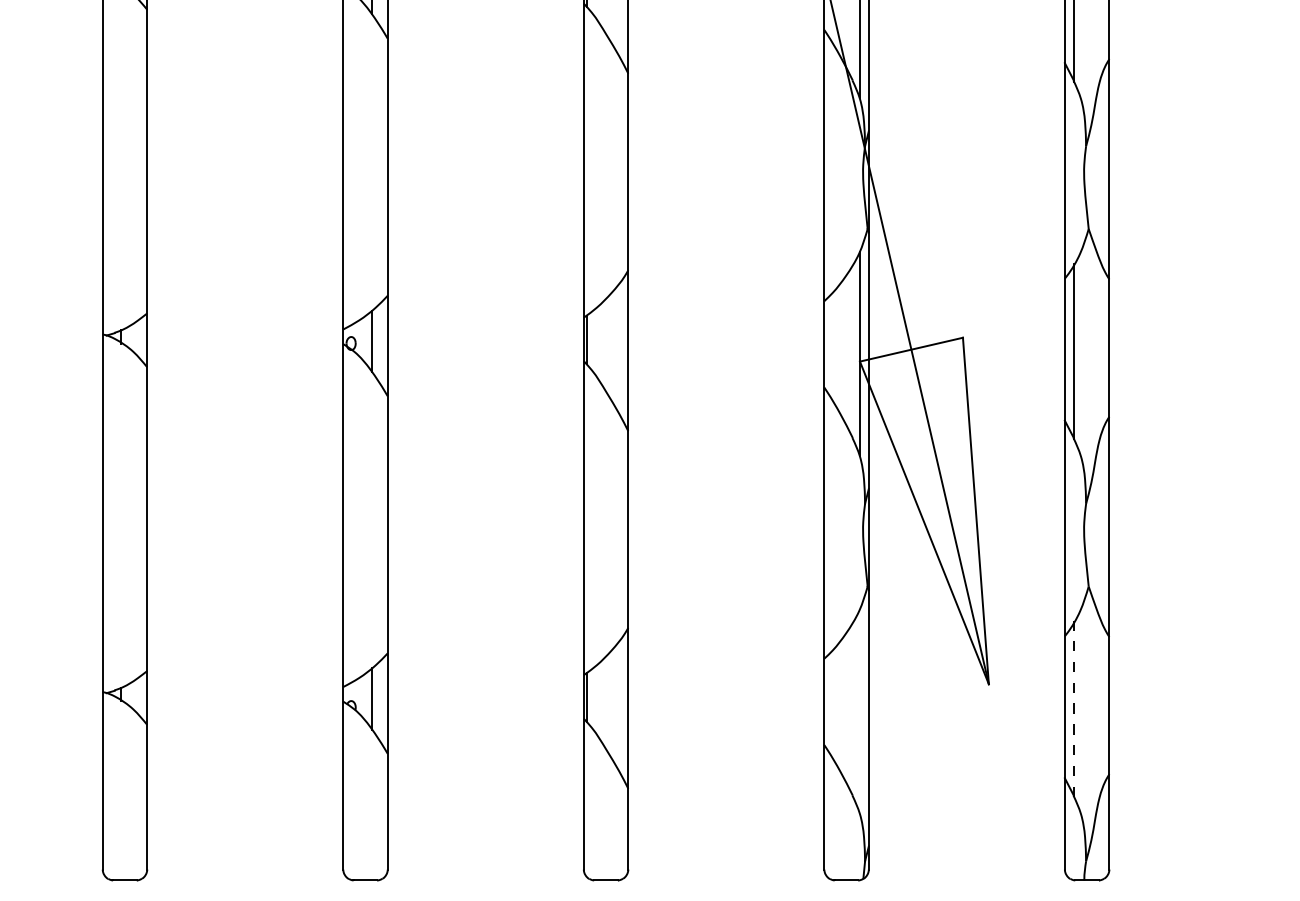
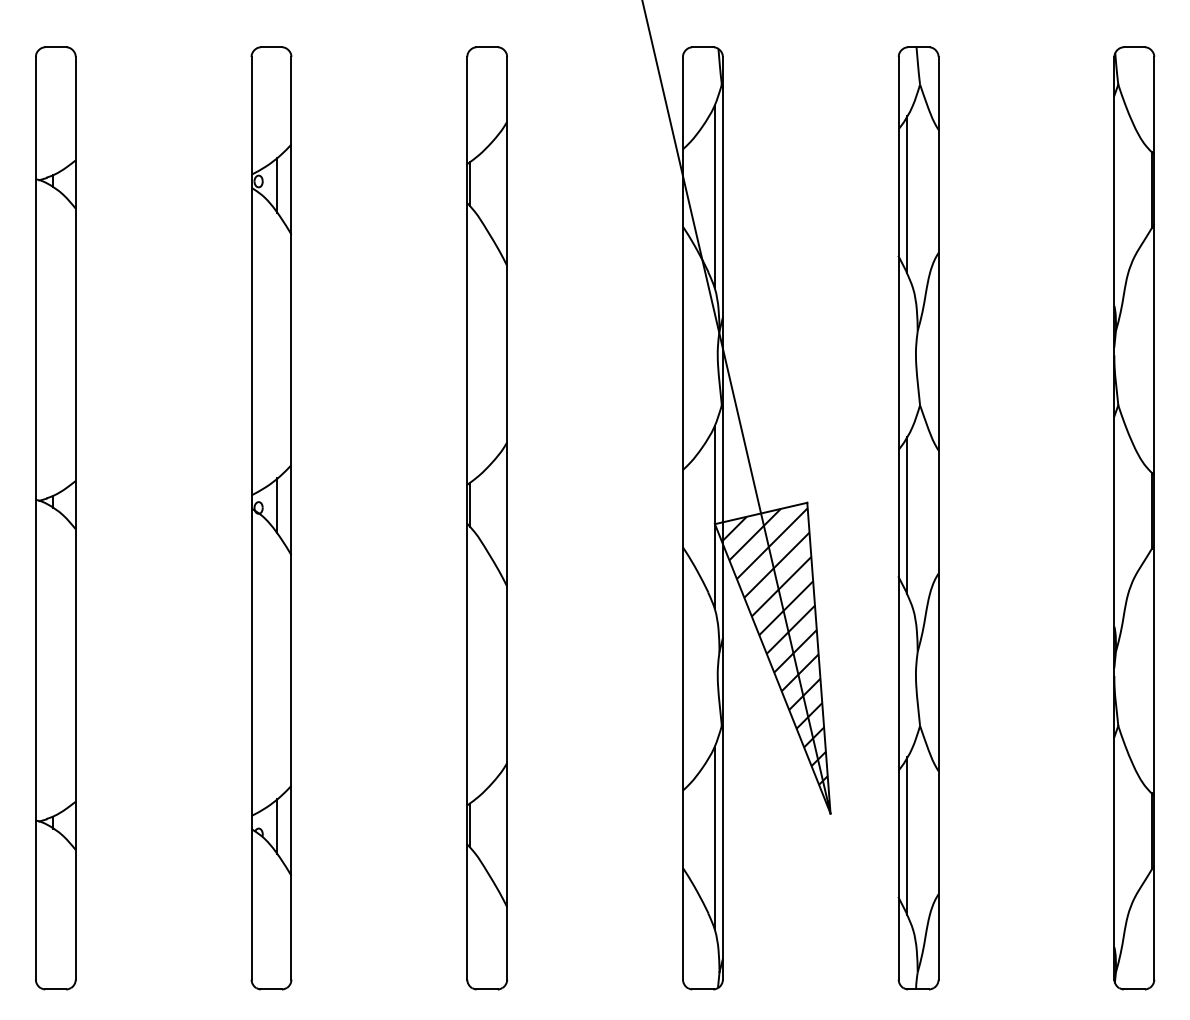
hatch: (927, 508) -> (775, 655), added
line: (1074, 708) -> (907, 835), dashed -> solid
line: (859, 710) -> (714, 837), added

